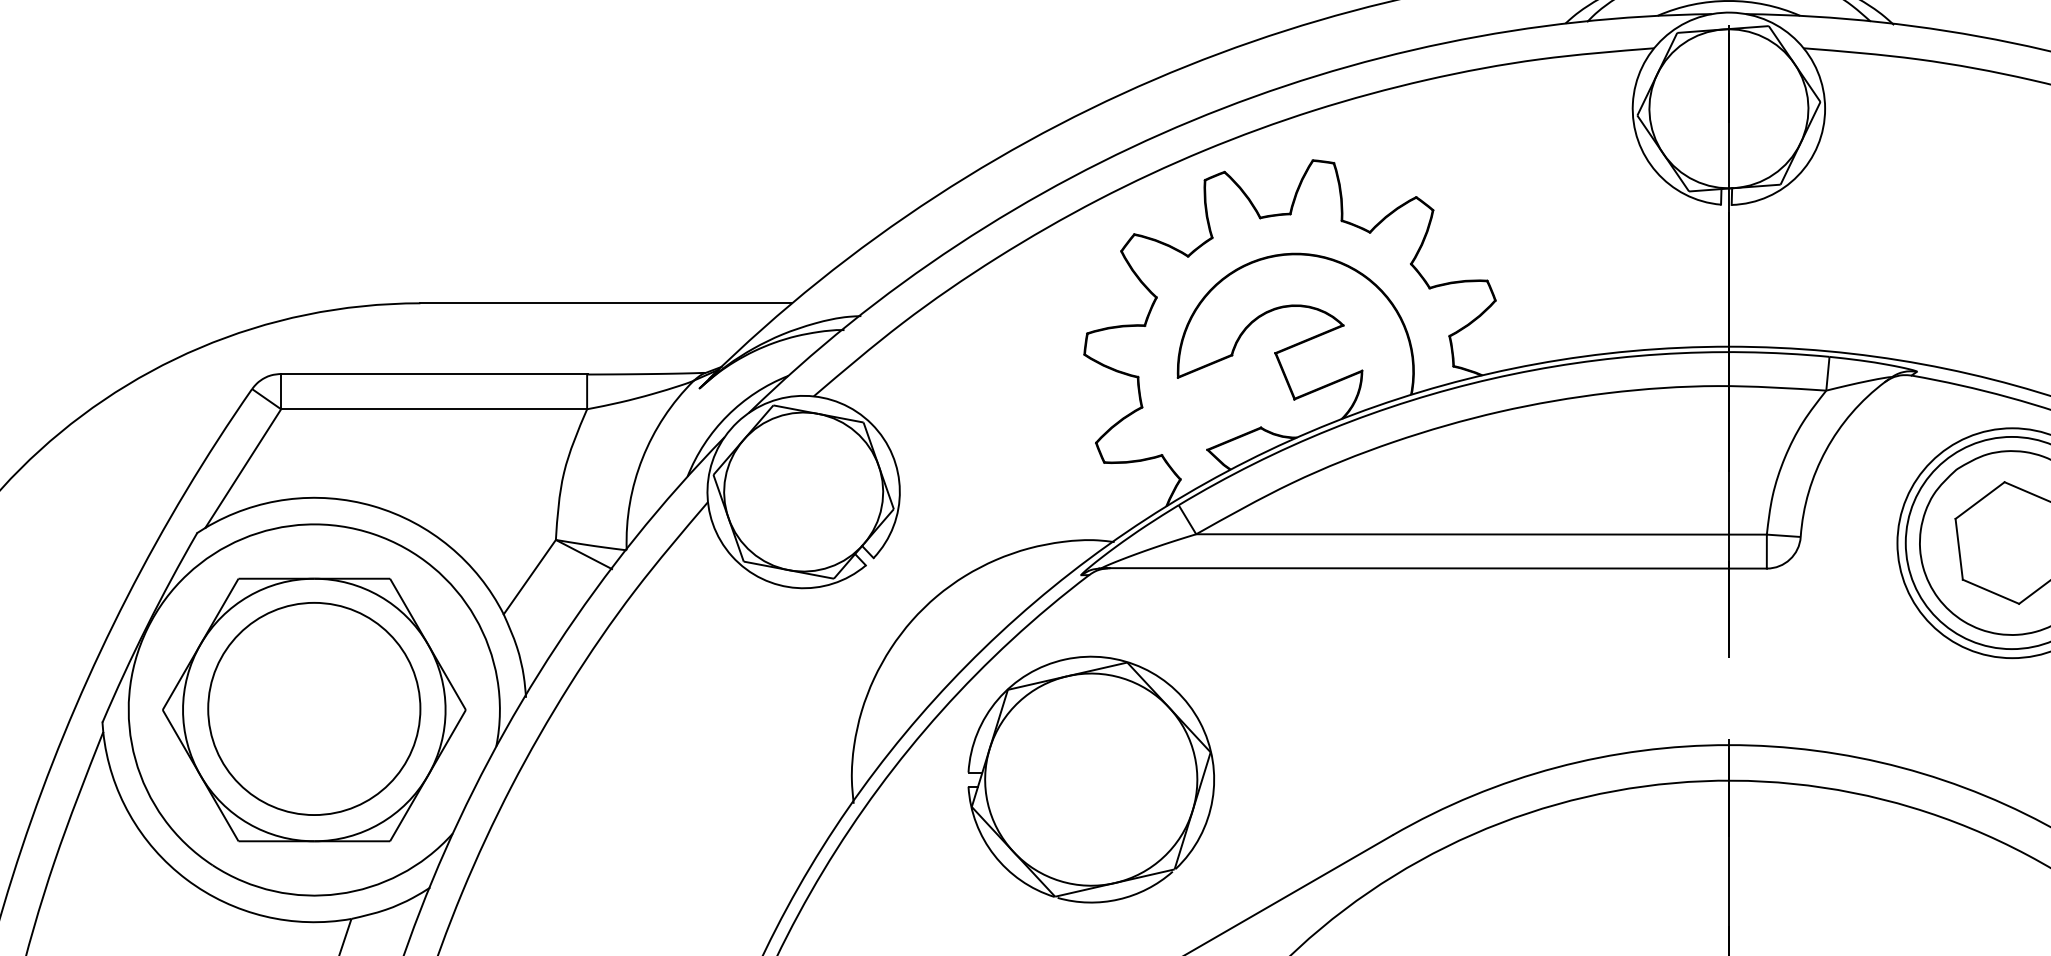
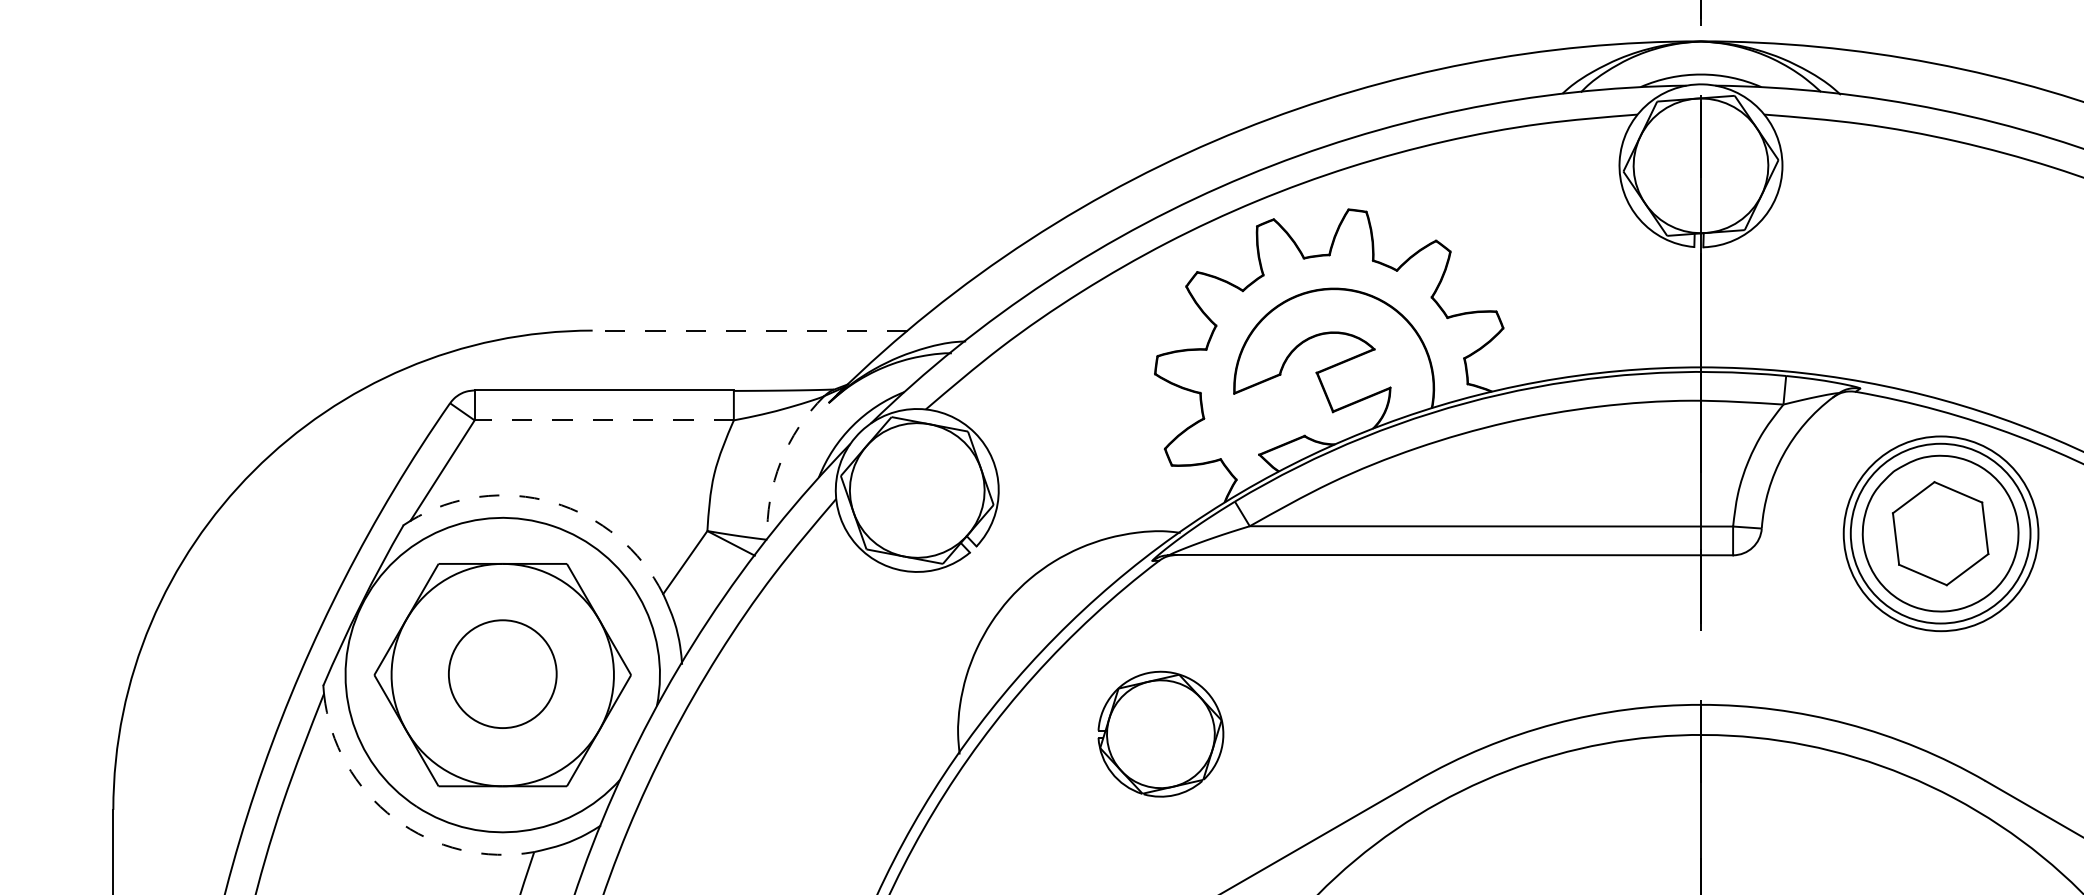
line: (605, 303) -> (749, 330), solid -> dashed
line: (434, 409) -> (604, 420), solid -> dashed
arc: (642, 457) -> (780, 461), solid -> dashed
arc: (373, 506) -> (552, 502), solid -> dashed
circle: (313, 709) -> (502, 674), size x0.6
part: (1090, 780) -> (1160, 734), size x0.6
arc: (186, 879) -> (394, 818), solid -> dashed

